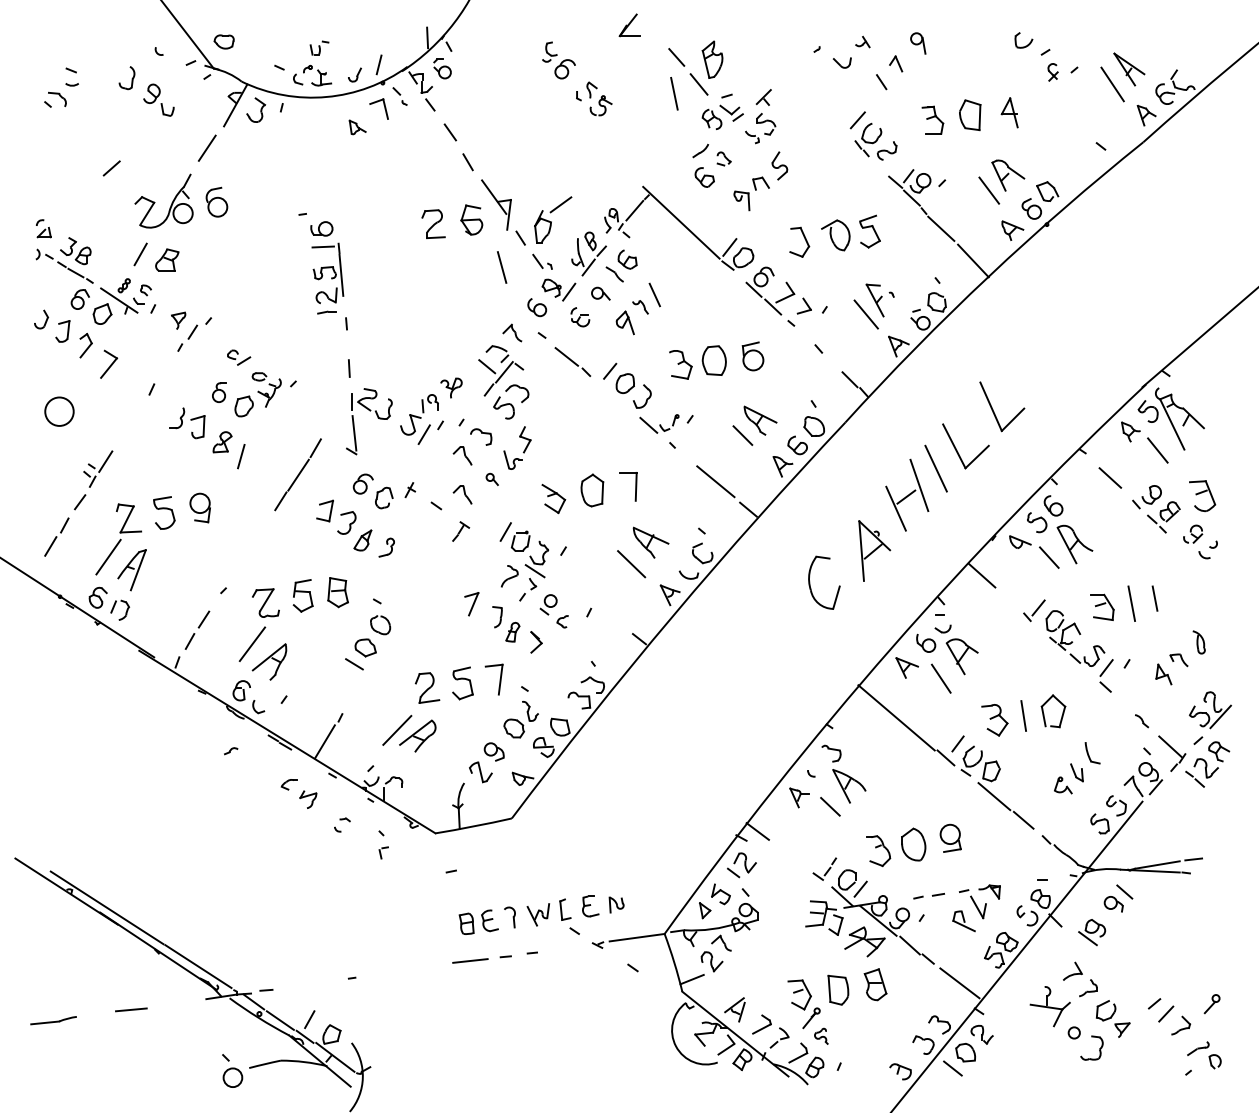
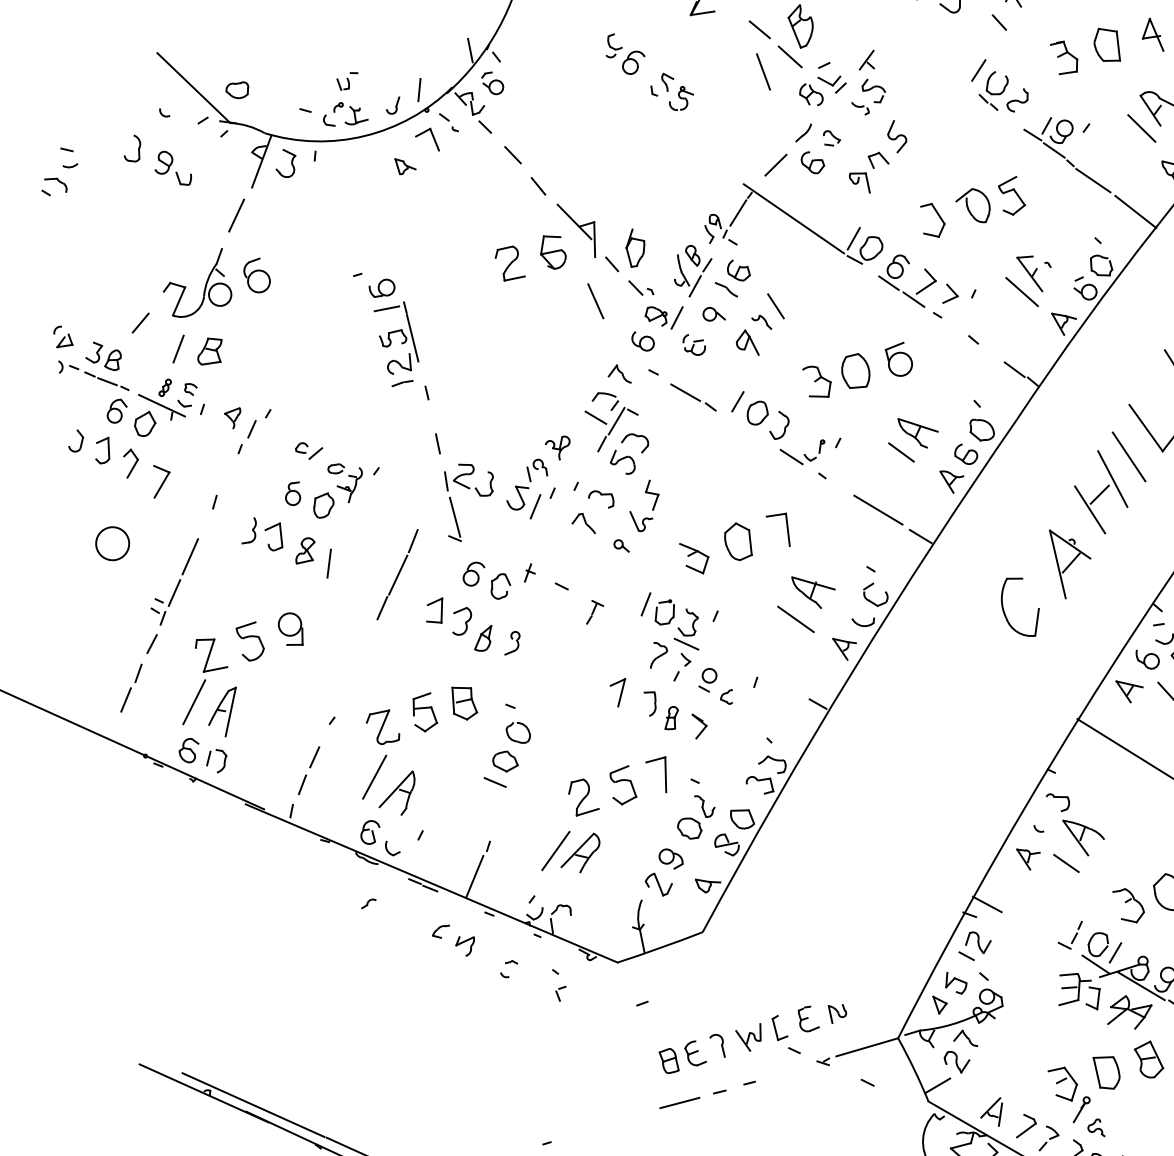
line: (111, 168) -> (140, 323), moved
line: (560, 204) -> (775, 164), moved
line: (123, 432) -> (189, 556), added
part: (462, 494) -> (589, 568), removed

